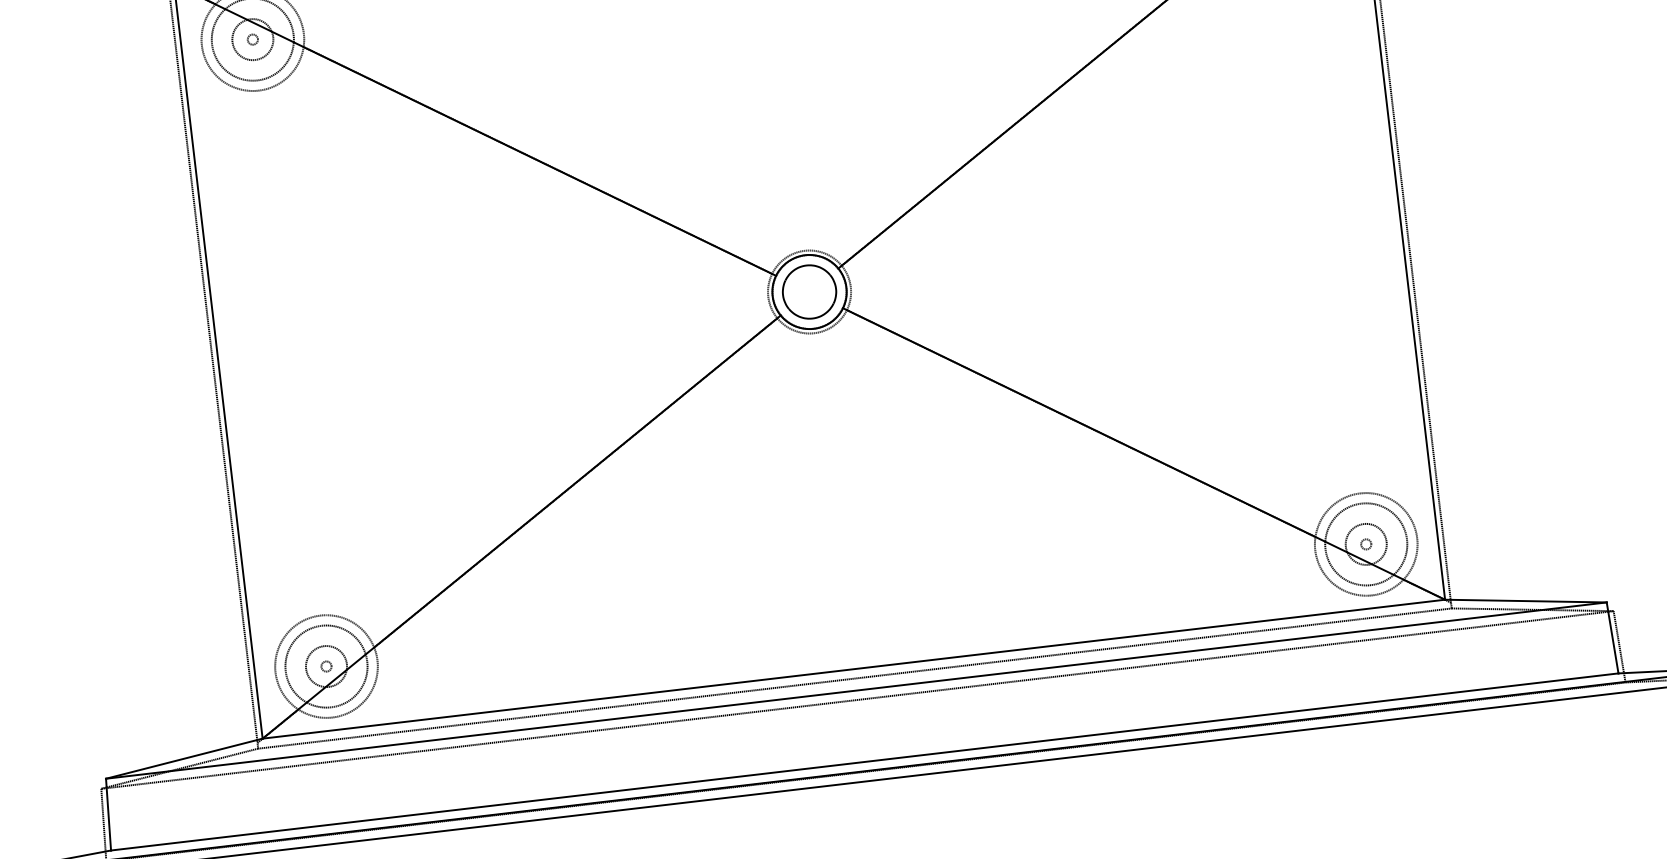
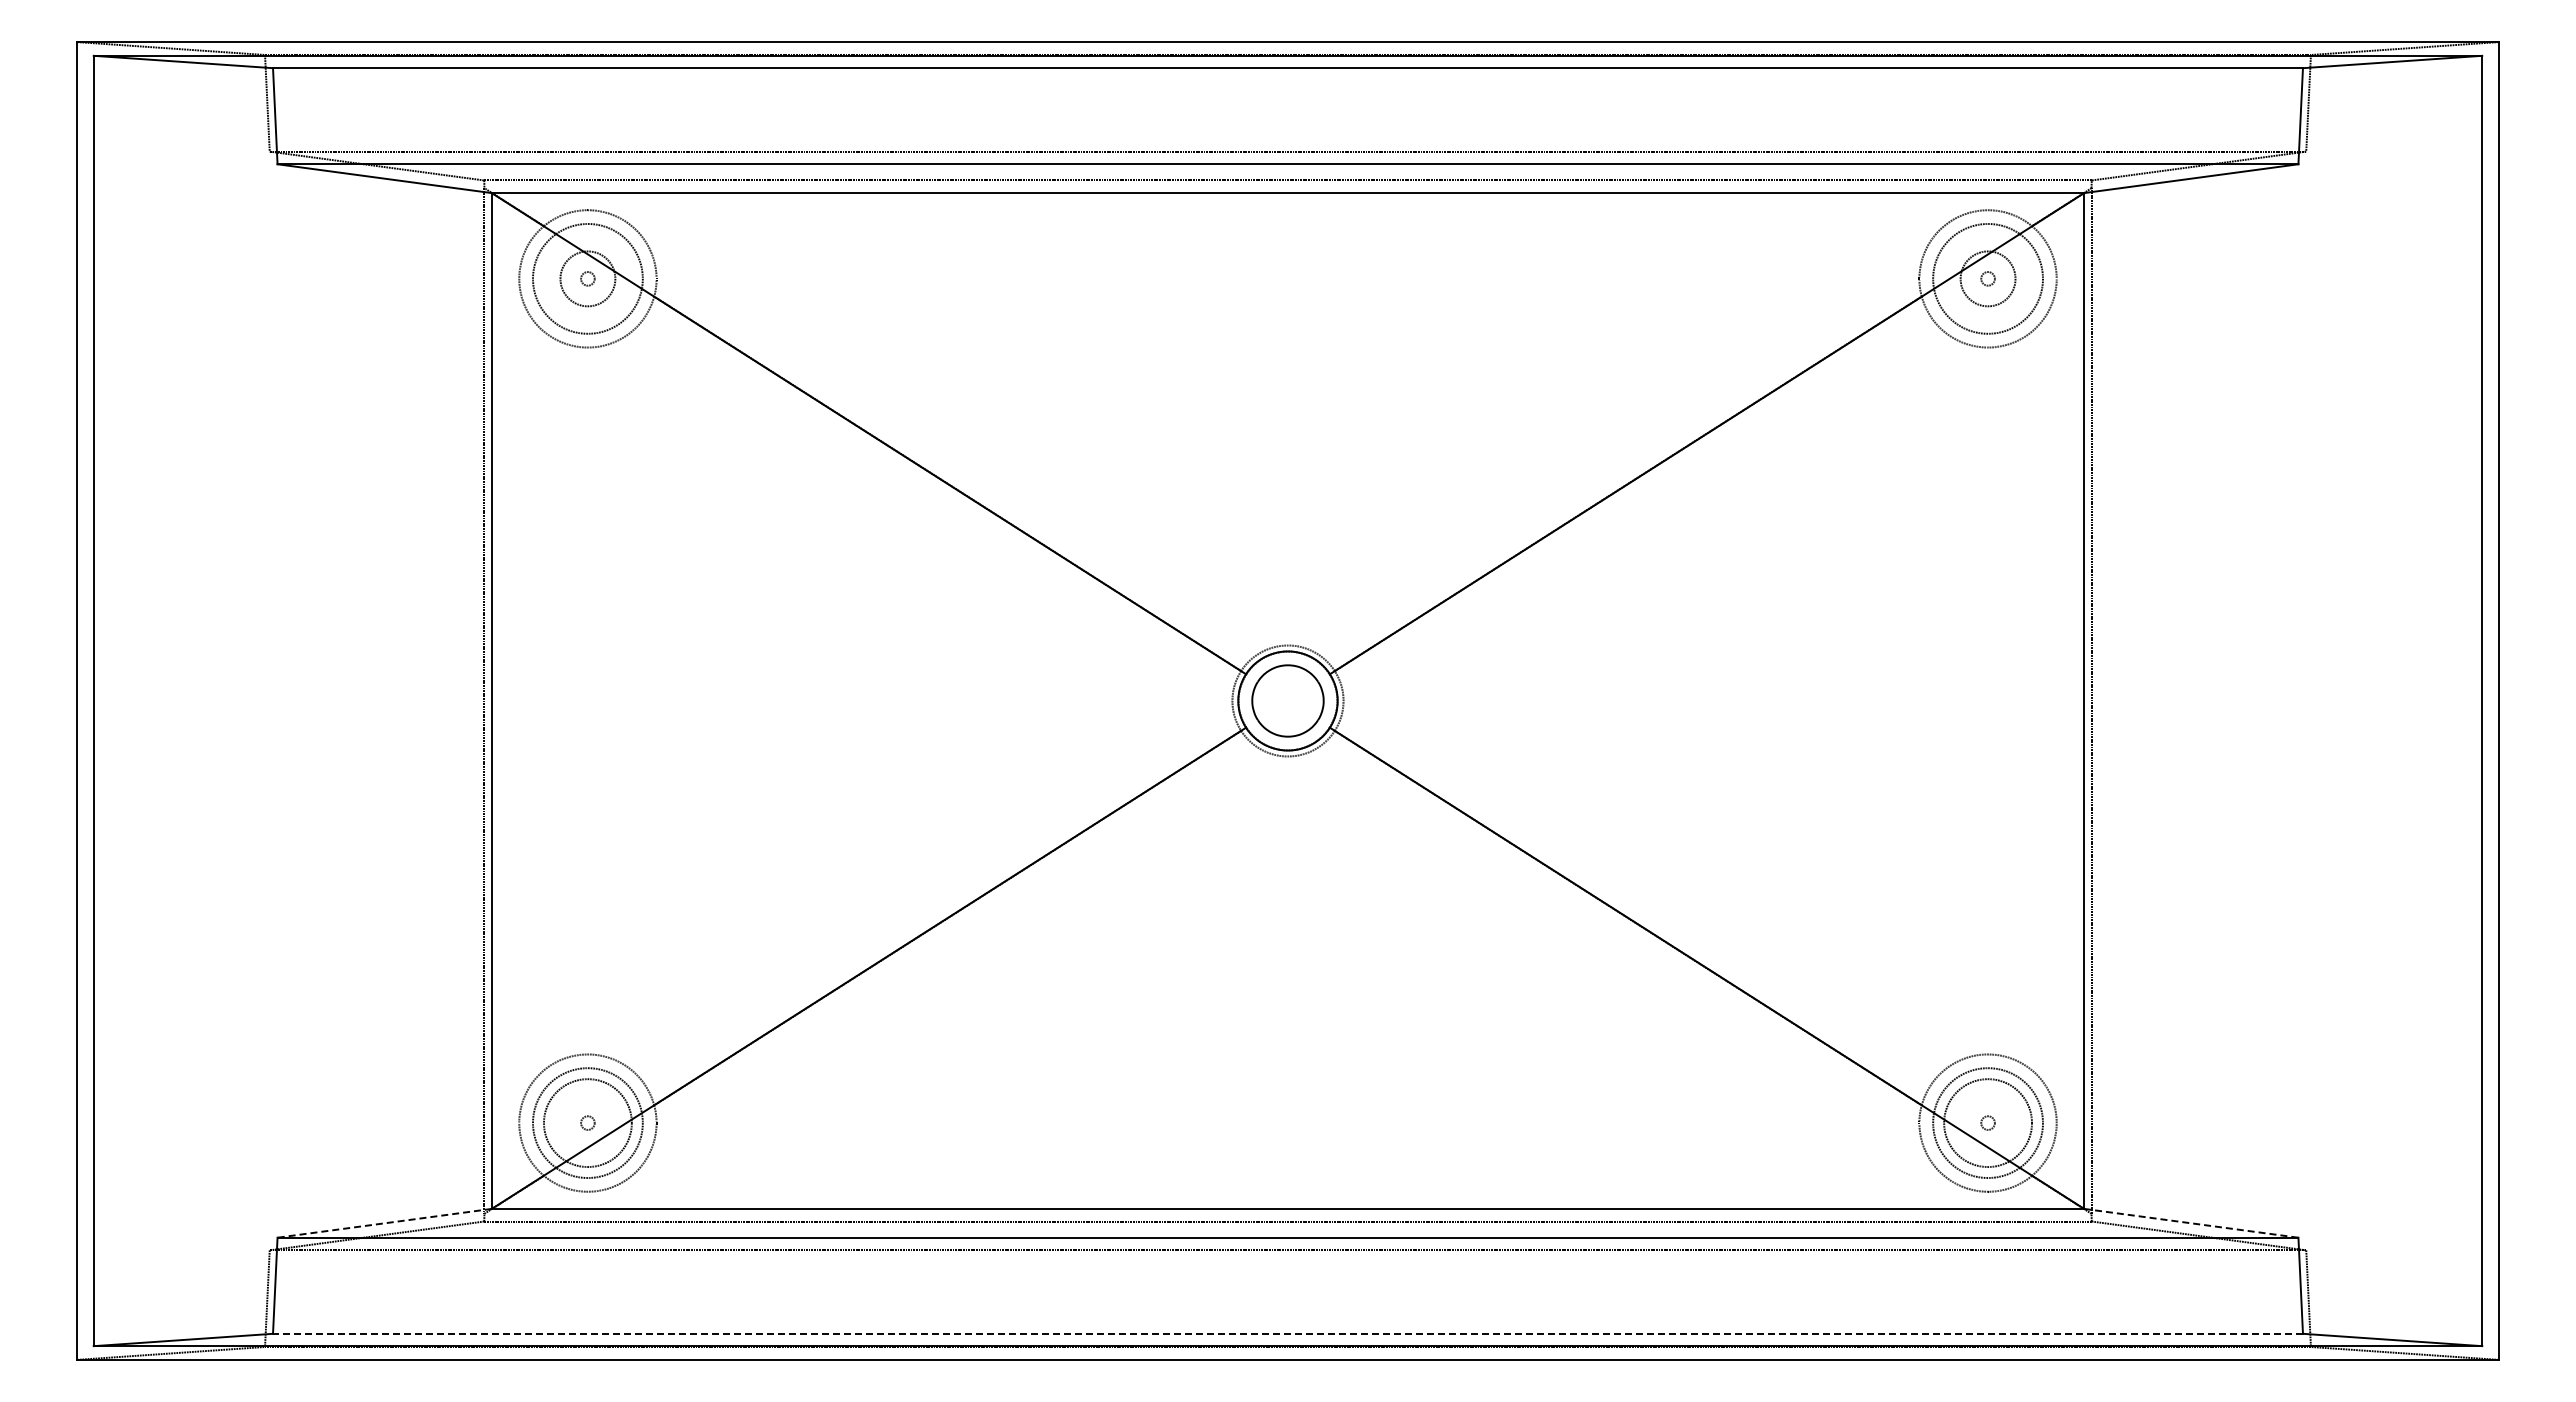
circle: (1365, 544) -> (1987, 1122), size x1.6
line: (1526, 601) -> (2191, 1223), solid -> dashed
circle: (326, 666) -> (587, 1122), size x1.6
line: (184, 758) -> (384, 1223), solid -> dashed
line: (864, 761) -> (1287, 1333), solid -> dashed

